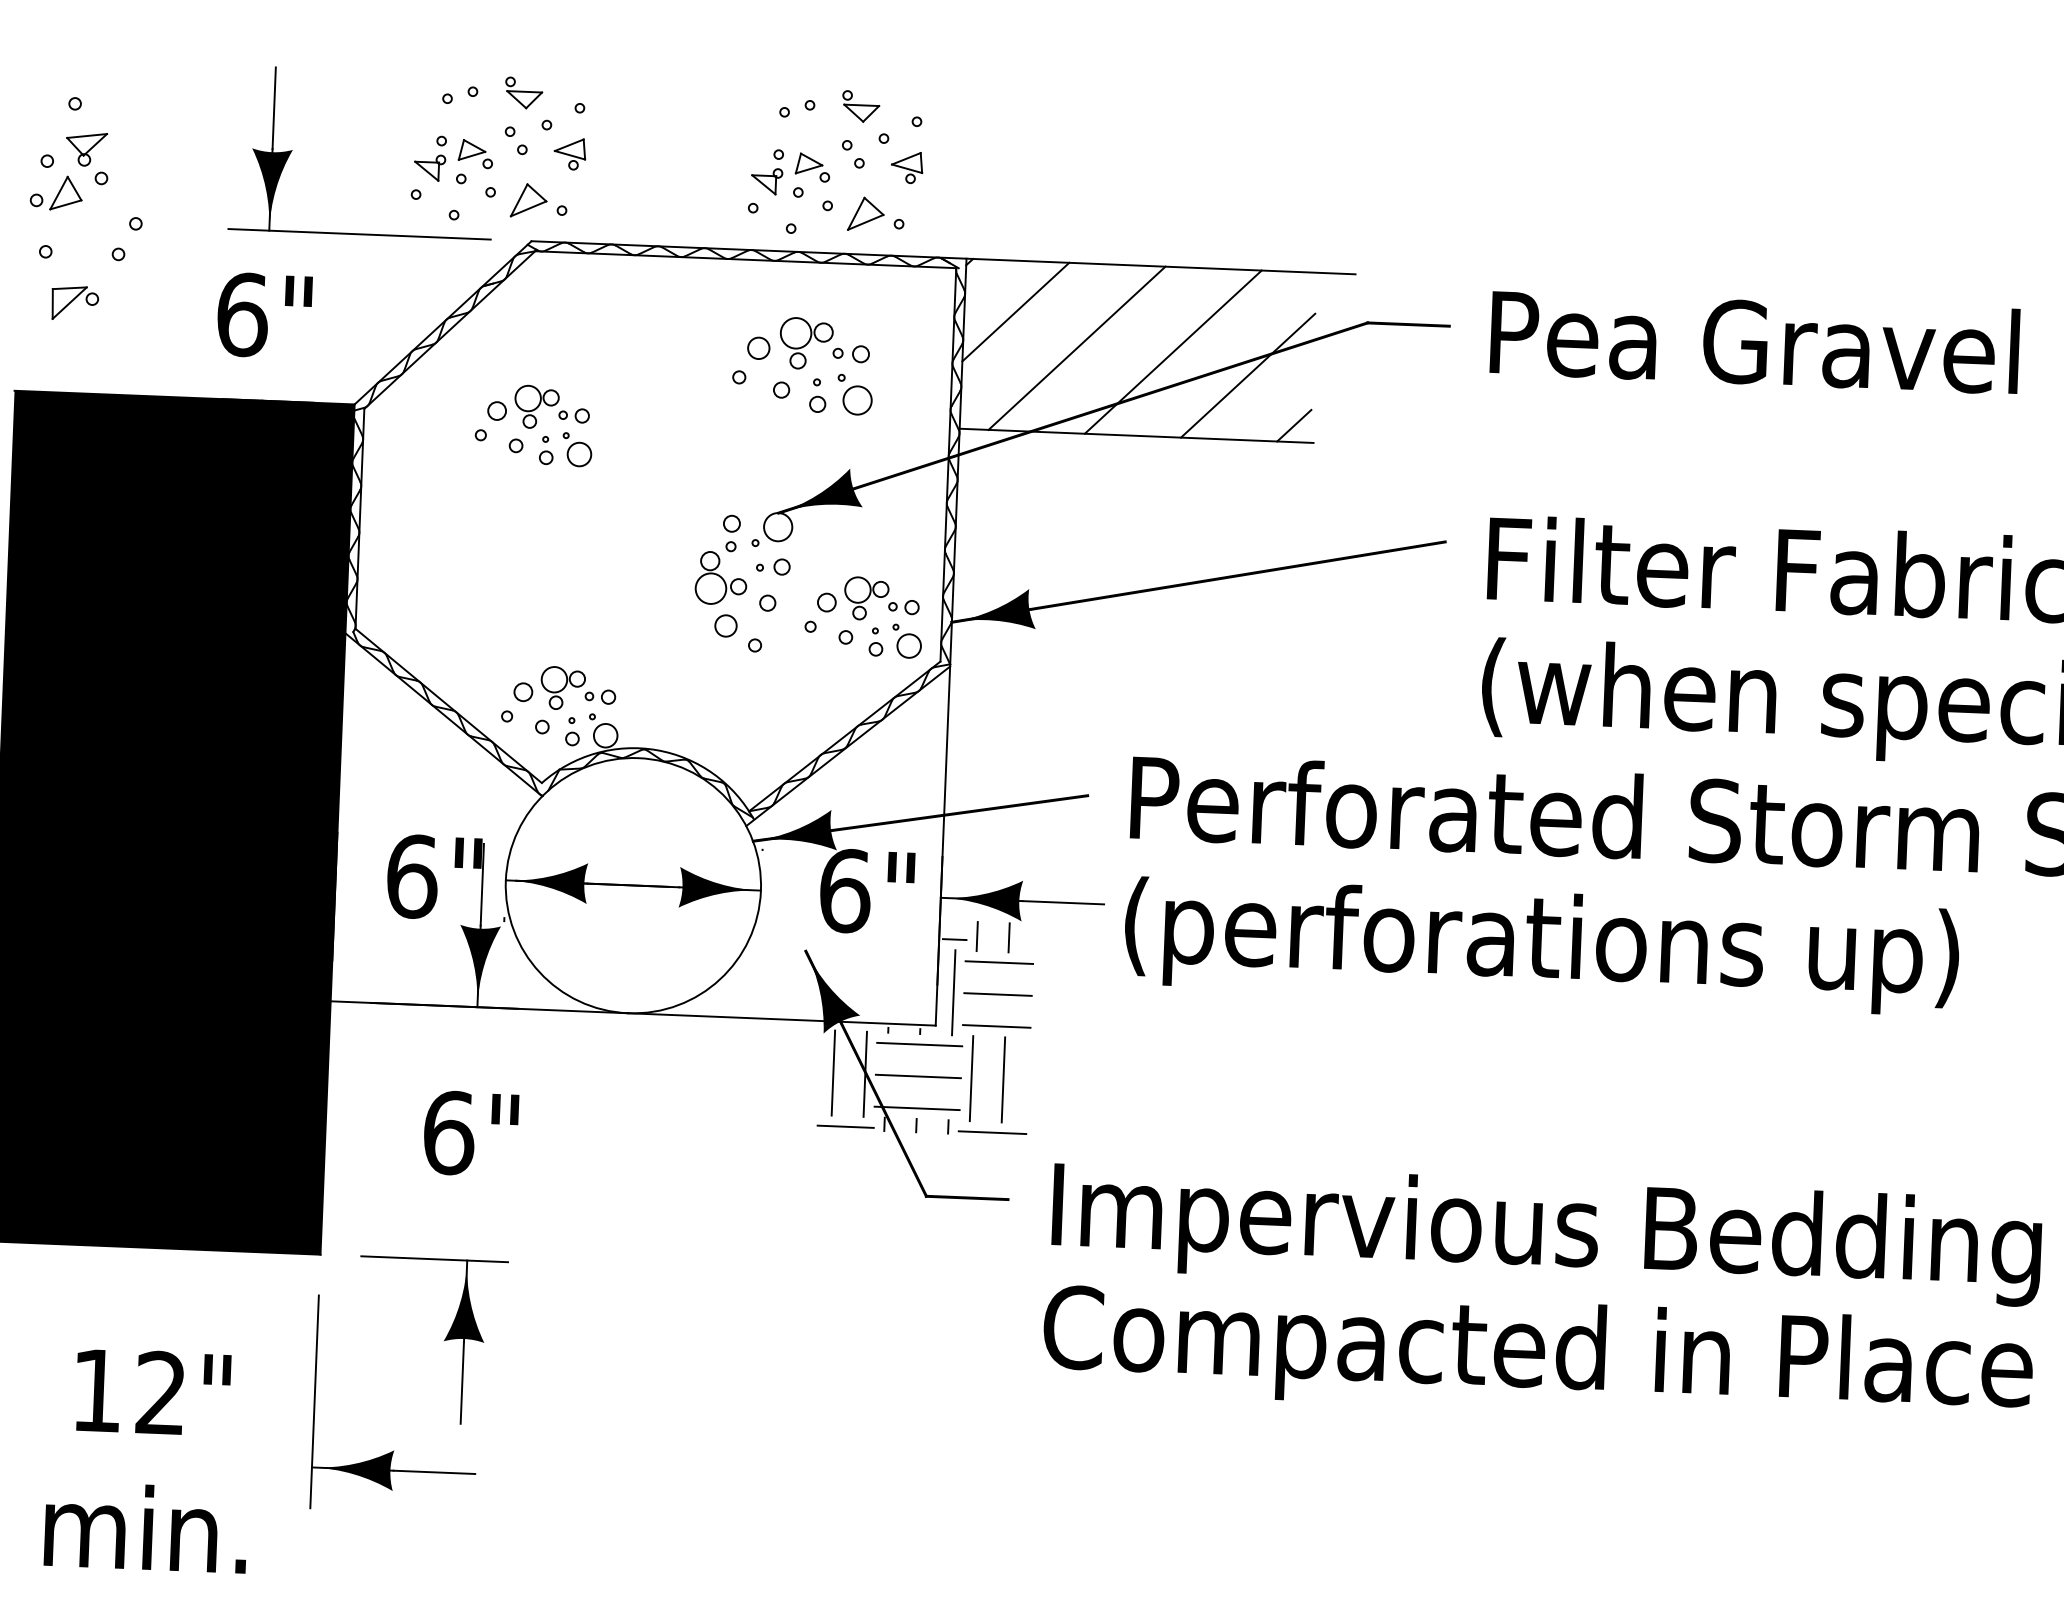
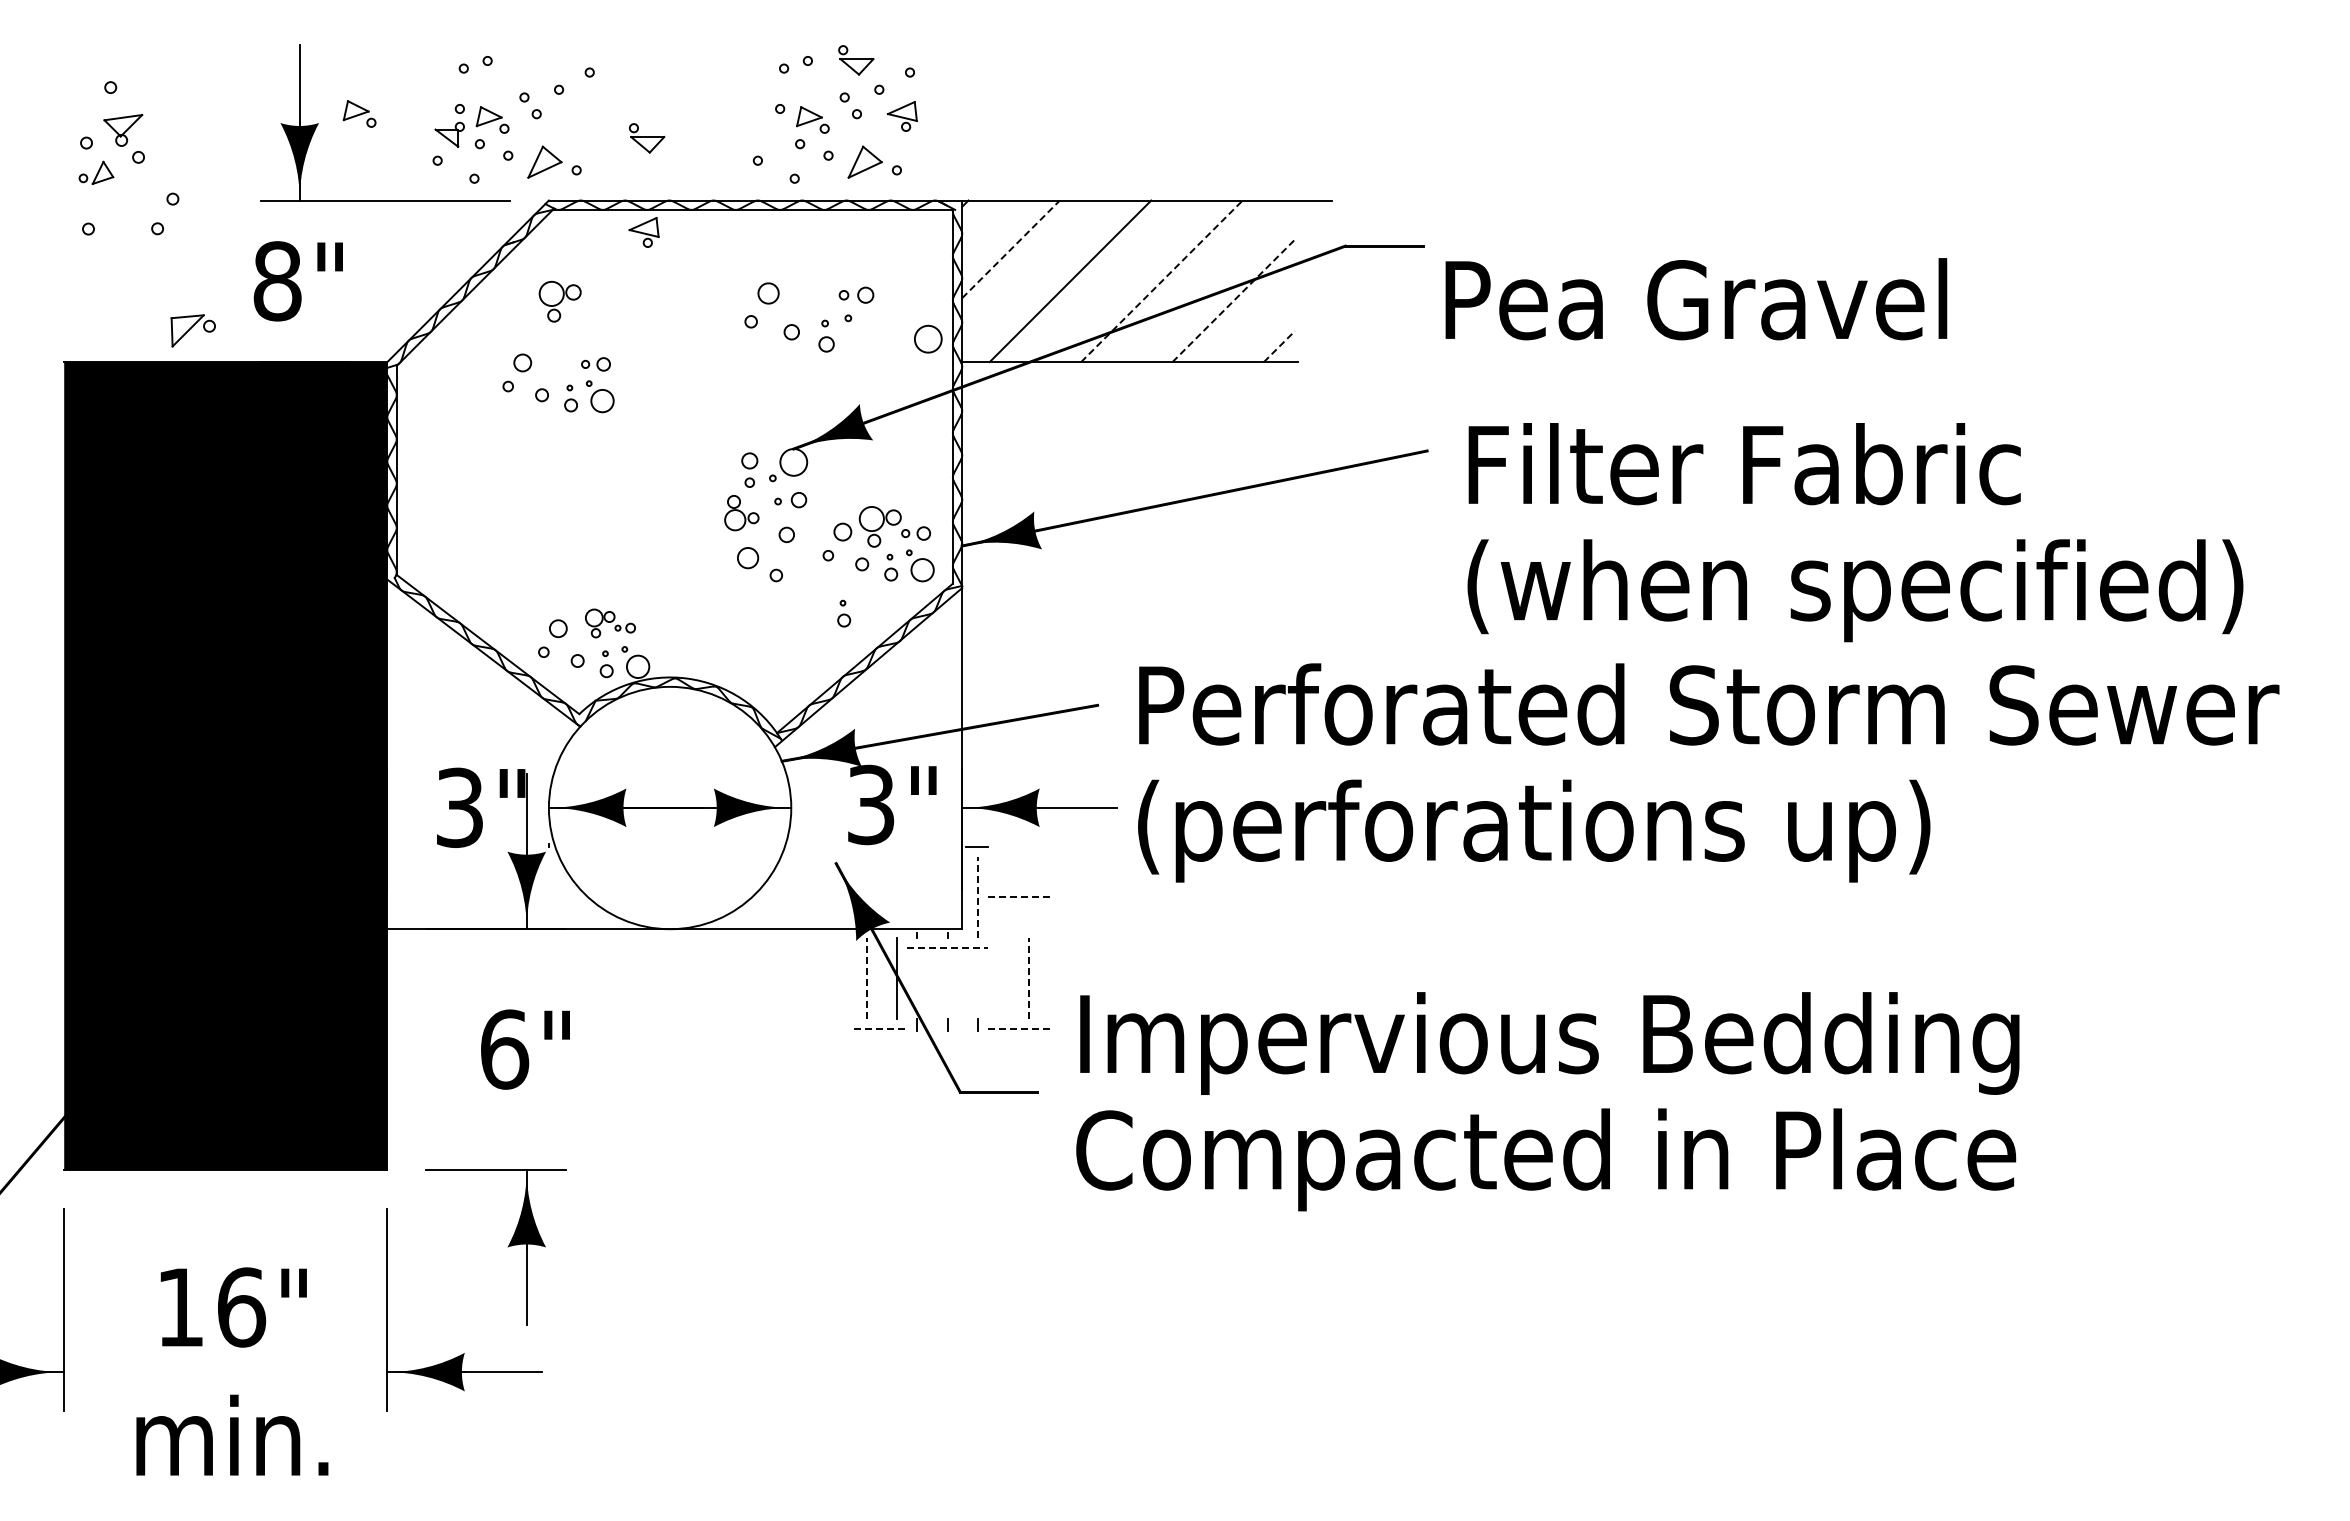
part: (524, 93) -> (647, 138), moved
part: (335, 141) -> (359, 113), added
part: (569, 154) -> (643, 232), moved
part: (766, 181) -> (769, 134), removed
part: (56, 192) -> (96, 172), size x0.7
part: (74, 302) -> (192, 330), moved
line: (1016, 311) -> (1011, 248), solid -> dashed
text: (242, 314) -> (277, 281), 6" -> 8"
text: (1755, 341) -> (1696, 299), moved
part: (806, 343) -> (813, 287), removed
line: (1173, 351) -> (1162, 280), solid -> dashed
line: (1247, 375) -> (1233, 300), solid -> dashed
circle: (857, 399) -> (928, 338), moved
part: (536, 406) -> (559, 301), moved
line: (1294, 425) -> (1279, 346), solid -> dashed
part: (721, 577) -> (741, 512), size x0.7
part: (578, 688) -> (610, 623), size x0.7
part: (825, 688) -> (844, 613), added
text: (412, 876) -> (460, 807), 6" -> 3"
text: (845, 890) -> (871, 804), 6" -> 3"
line: (977, 935) -> (998, 842), removed
line: (1009, 937) -> (1028, 842), removed
line: (998, 962) -> (1019, 866), removed
line: (954, 991) -> (978, 896), solid -> dashed
line: (998, 994) -> (1020, 897), solid -> dashed
line: (997, 1026) -> (1020, 927), removed
line: (920, 1044) -> (948, 947), solid -> dashed
line: (832, 1072) -> (866, 977), solid -> dashed
line: (918, 1076) -> (947, 978), removed
line: (971, 1077) -> (998, 977), removed
line: (1003, 1079) -> (1028, 977), solid -> dashed
line: (916, 1108) -> (947, 1008), removed
line: (845, 1126) -> (880, 1028), solid -> dashed
line: (992, 1132) -> (1020, 1028), solid -> dashed
text: (1541, 1294) -> (1547, 1101), moved
text: (162, 1393) -> (242, 1307), 12" -> 16"

